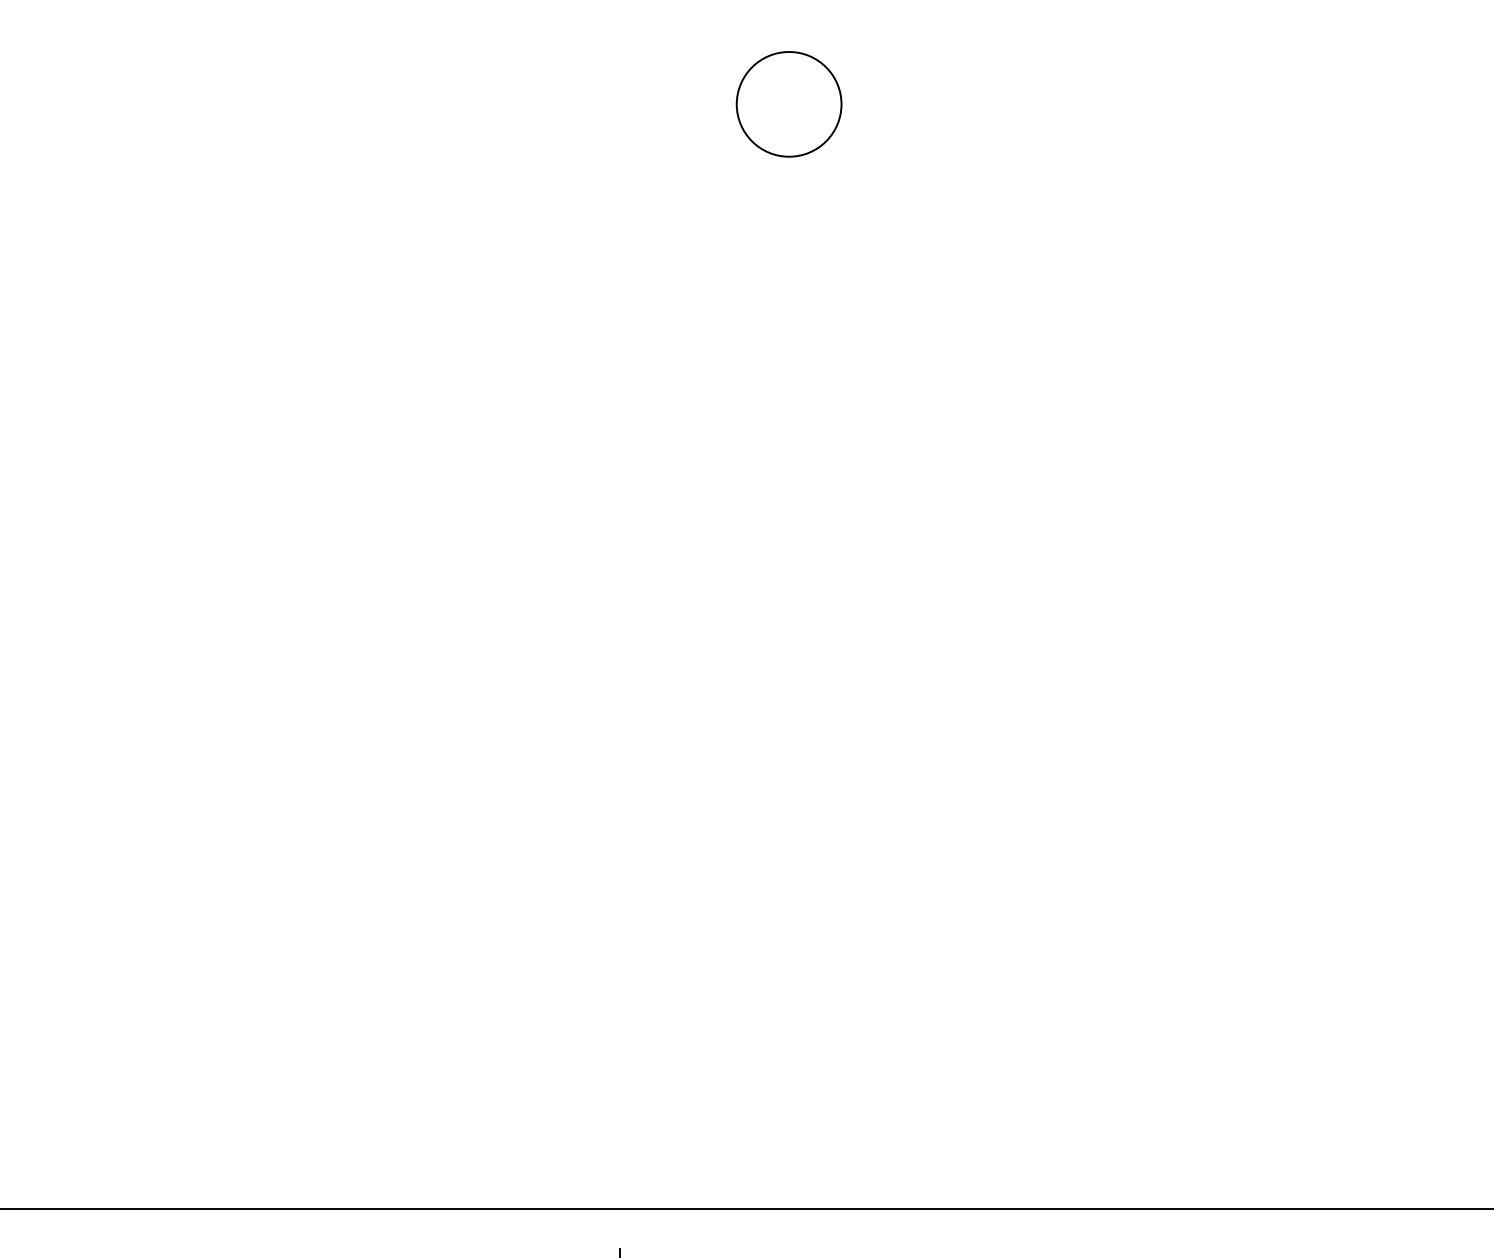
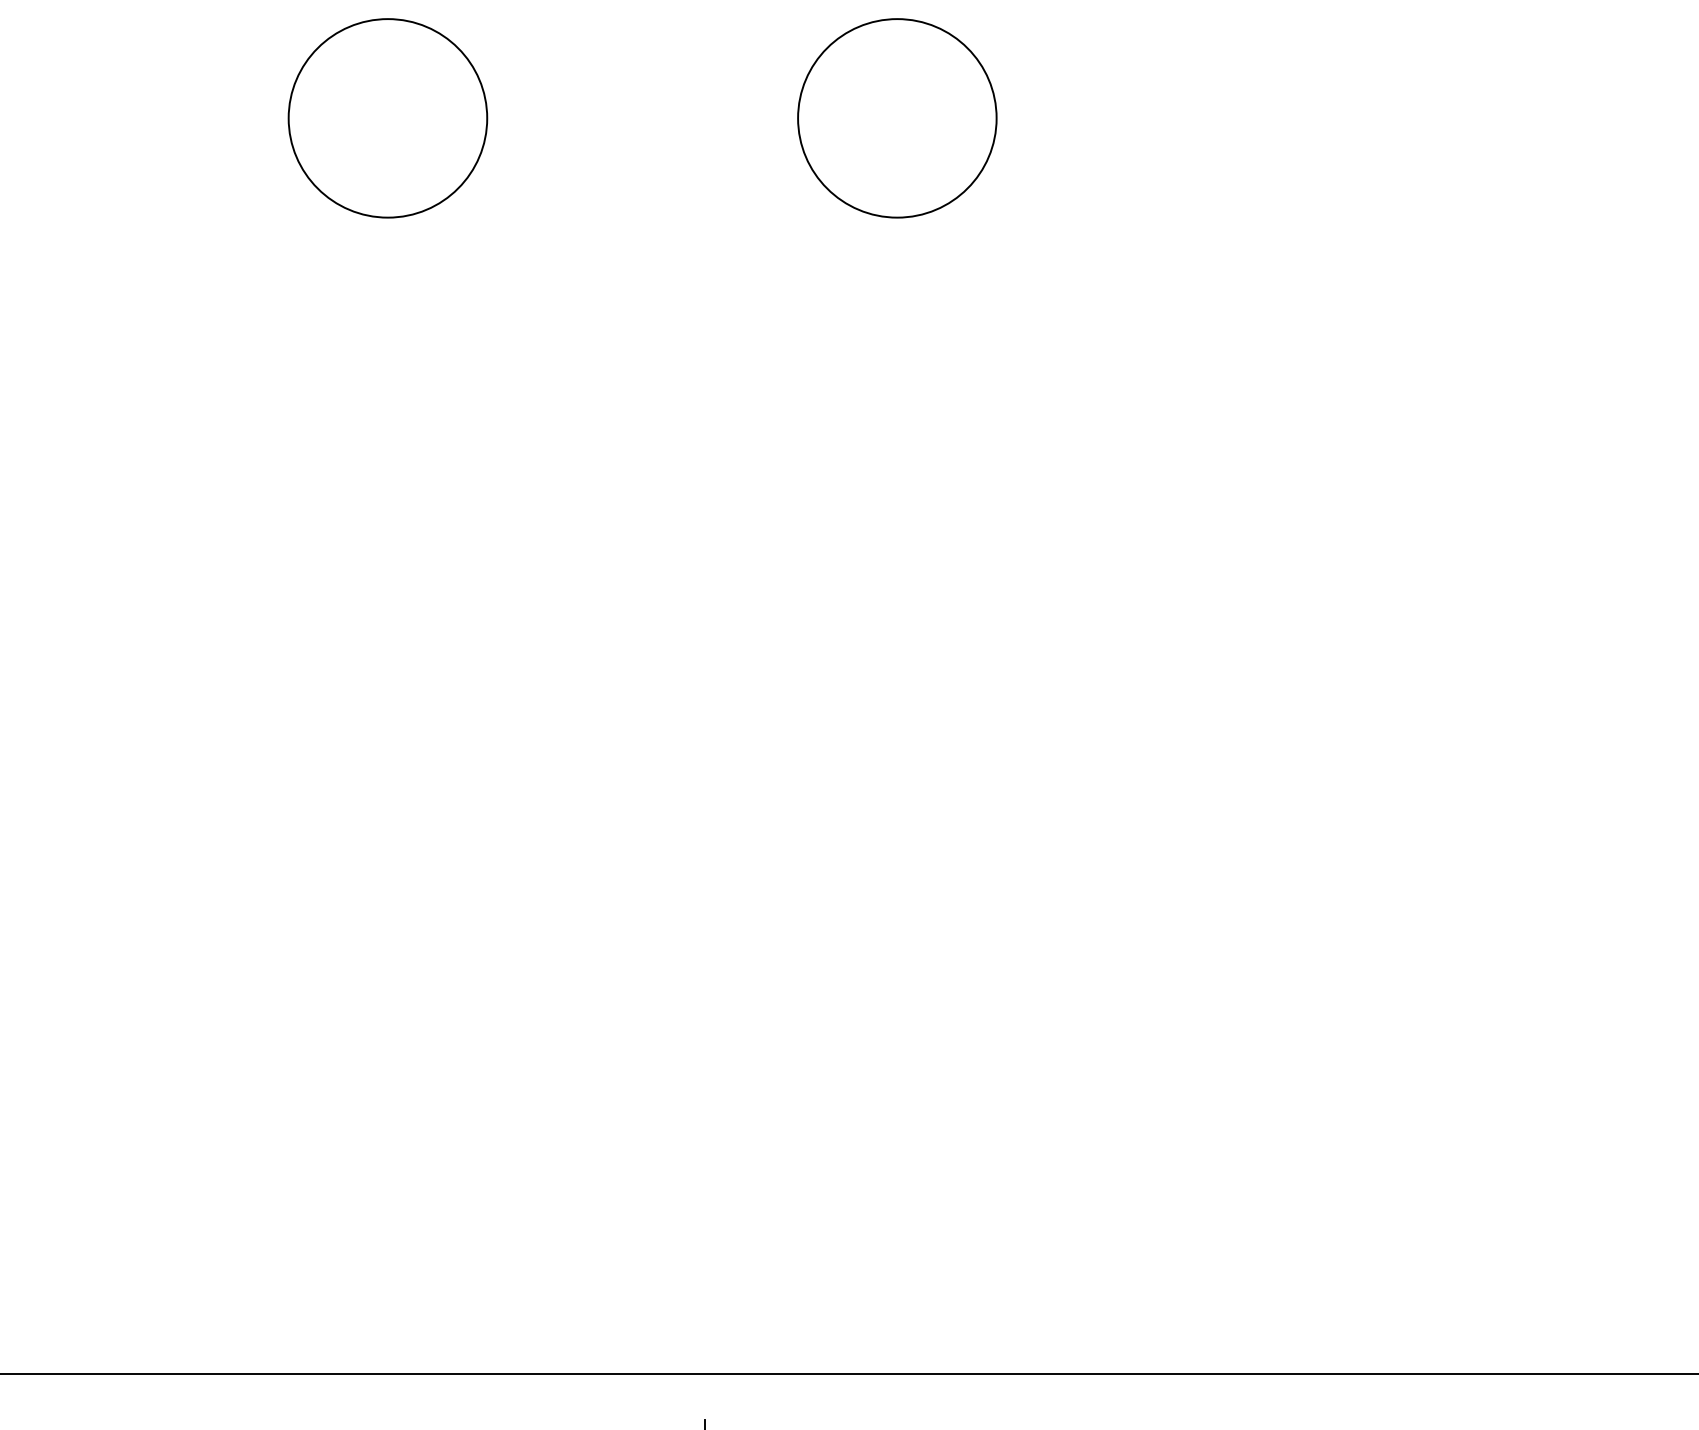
circle: (340, 104) -> (387, 118), added
circle: (789, 104) -> (897, 118), size x1.67

